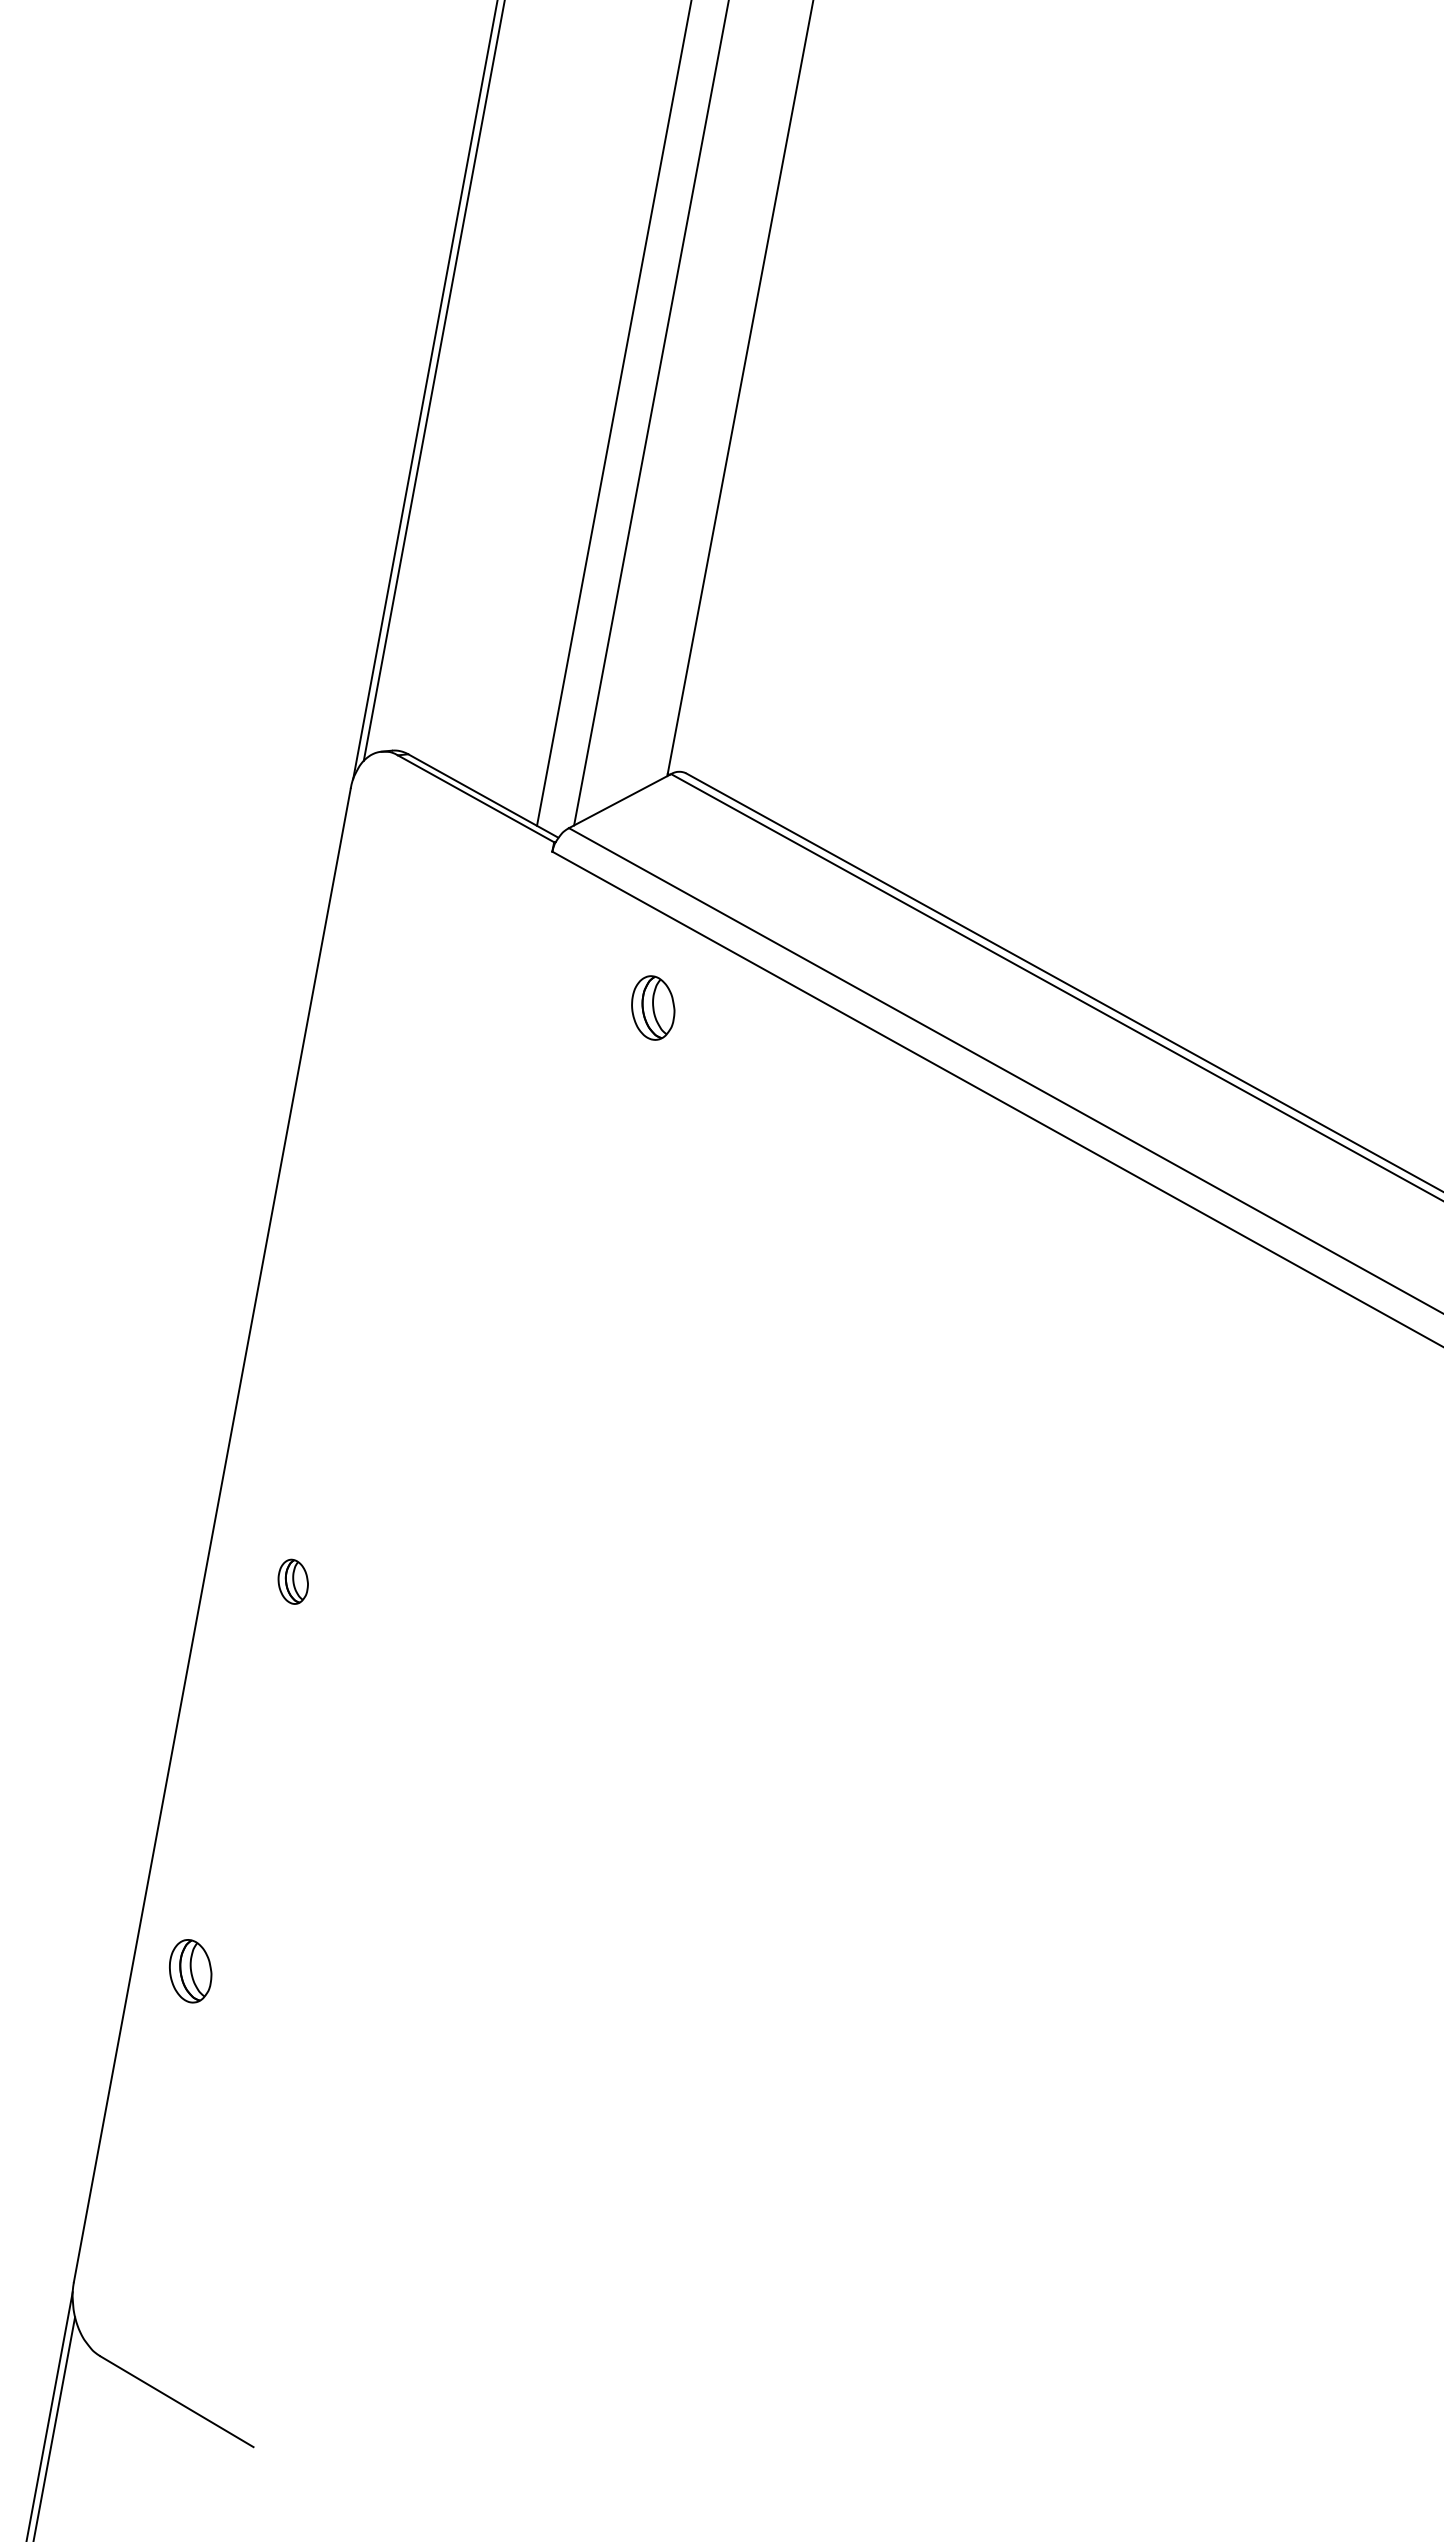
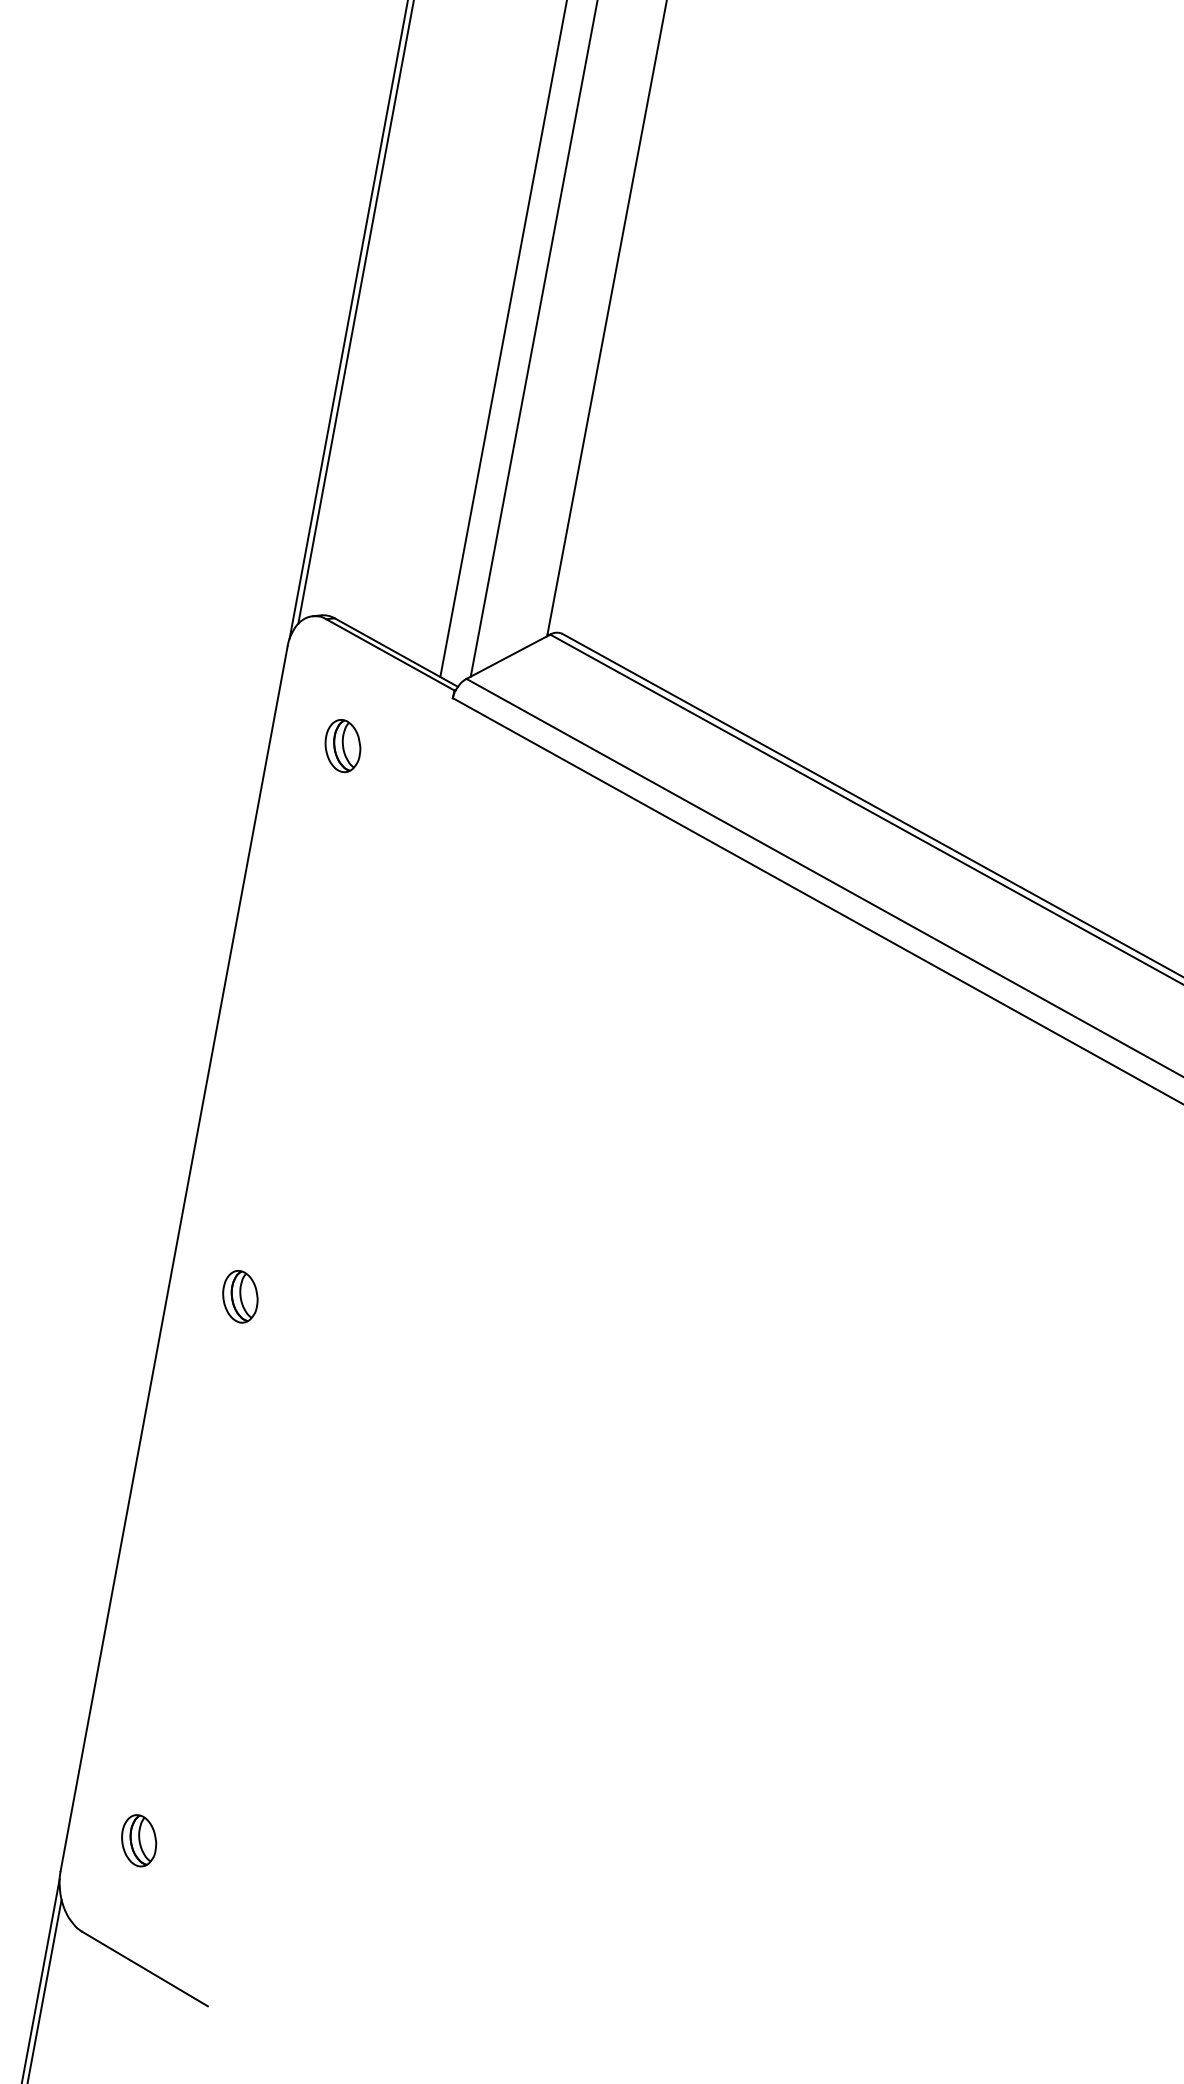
part: (653, 1007) -> (343, 745), moved
part: (293, 1581) -> (240, 1296), size x1.43
part: (190, 1971) -> (139, 1840), moved

